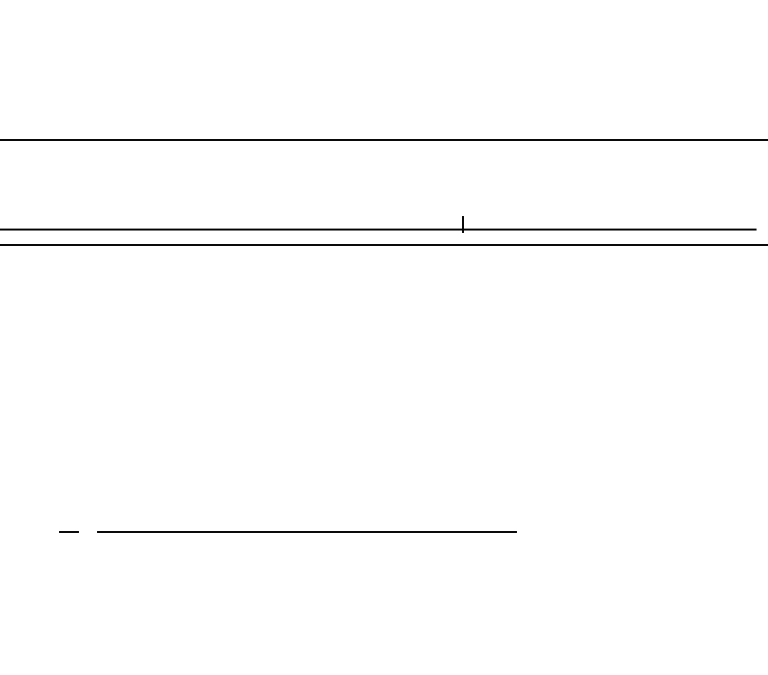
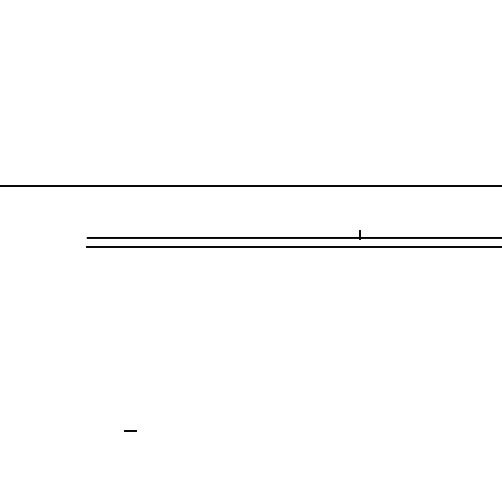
line: (68, 531) -> (130, 430), moved
line: (306, 533) -> (268, 414), removed

